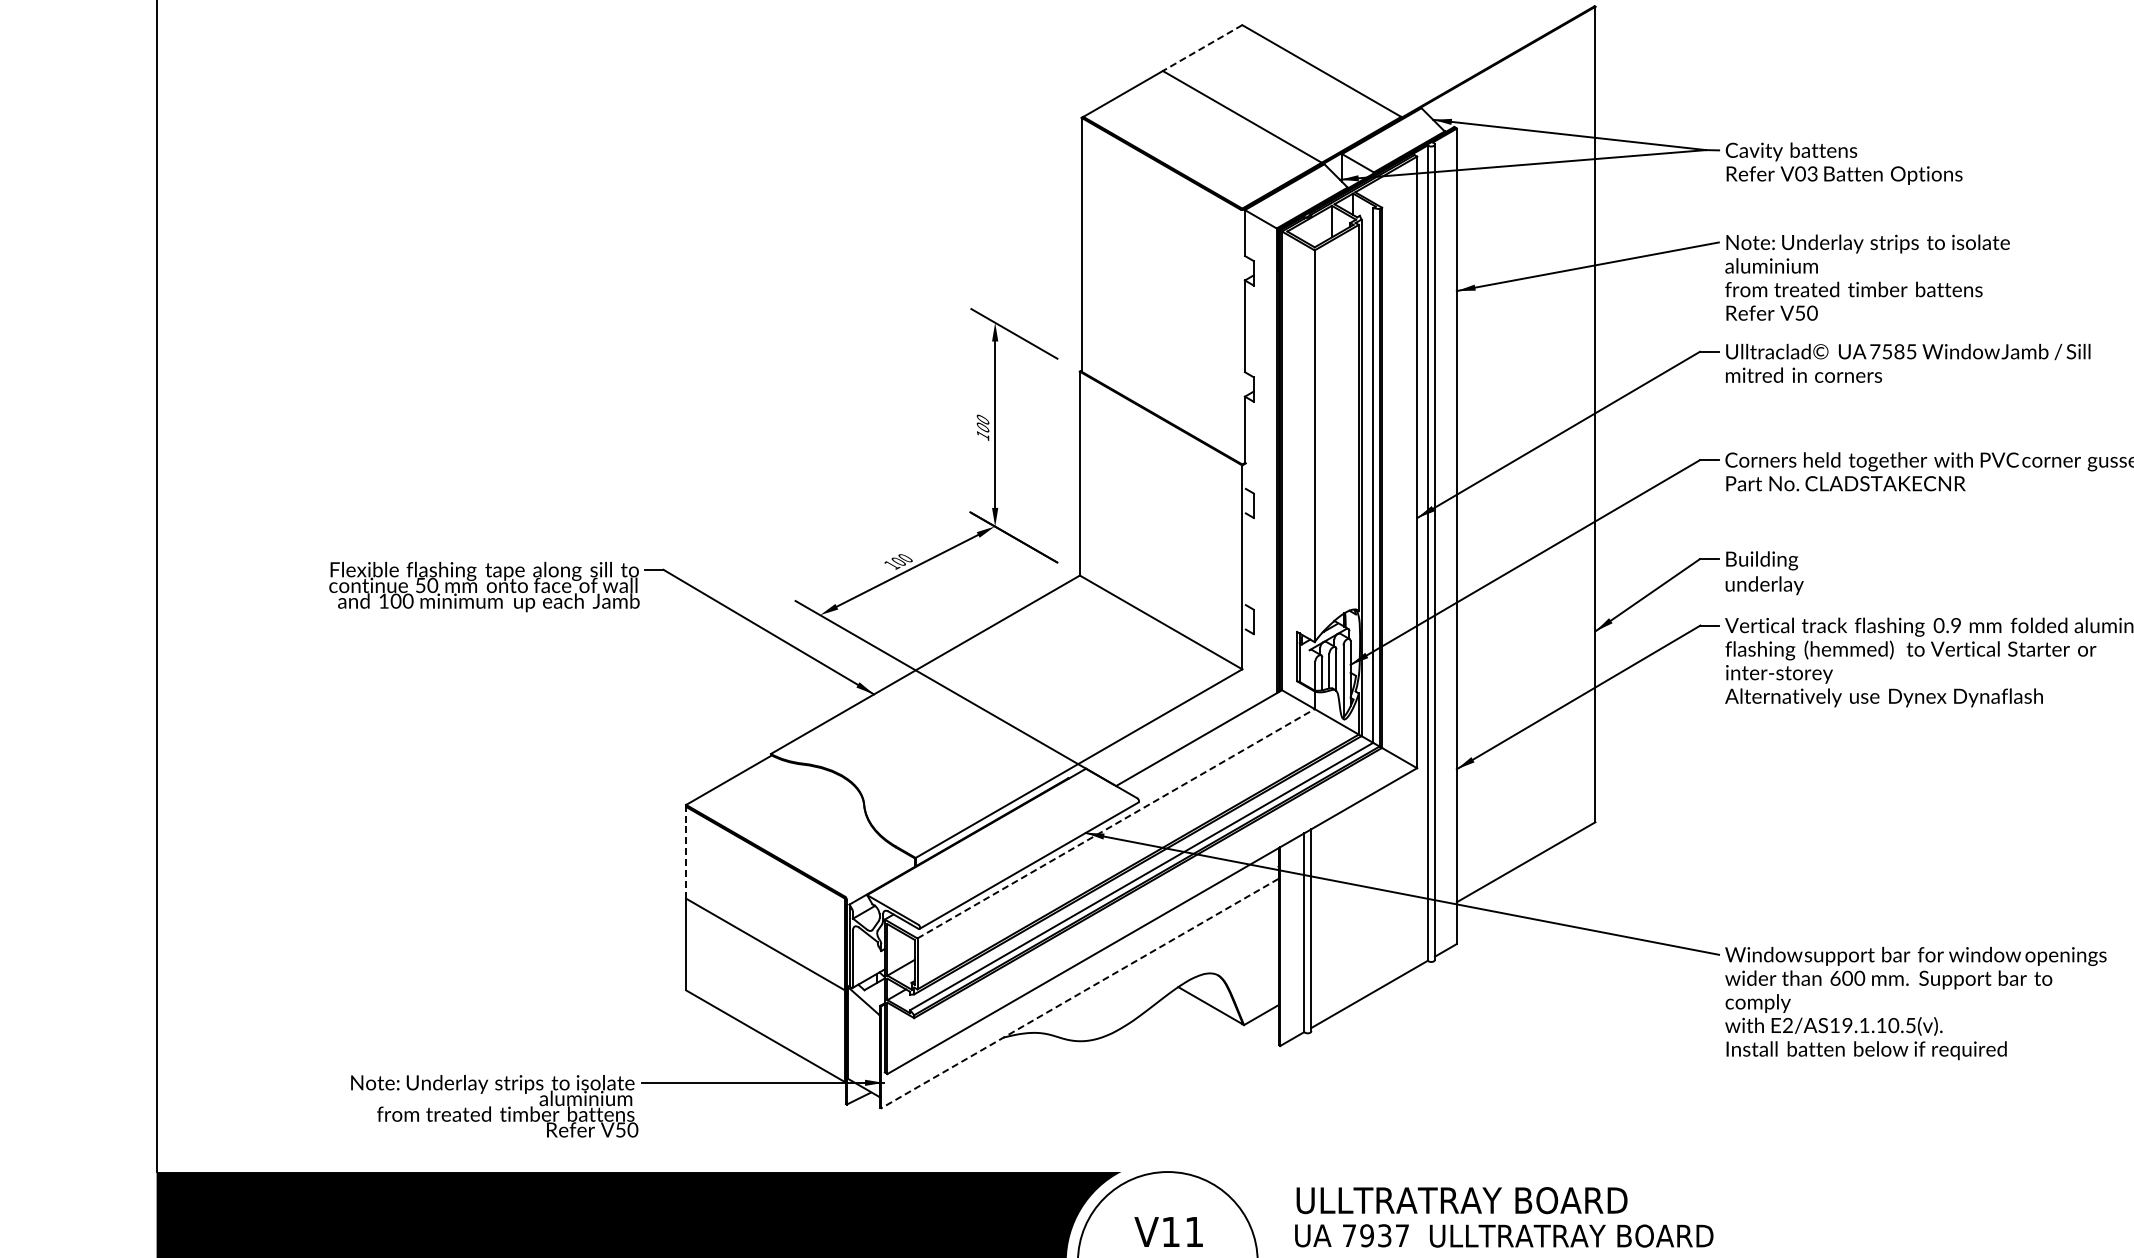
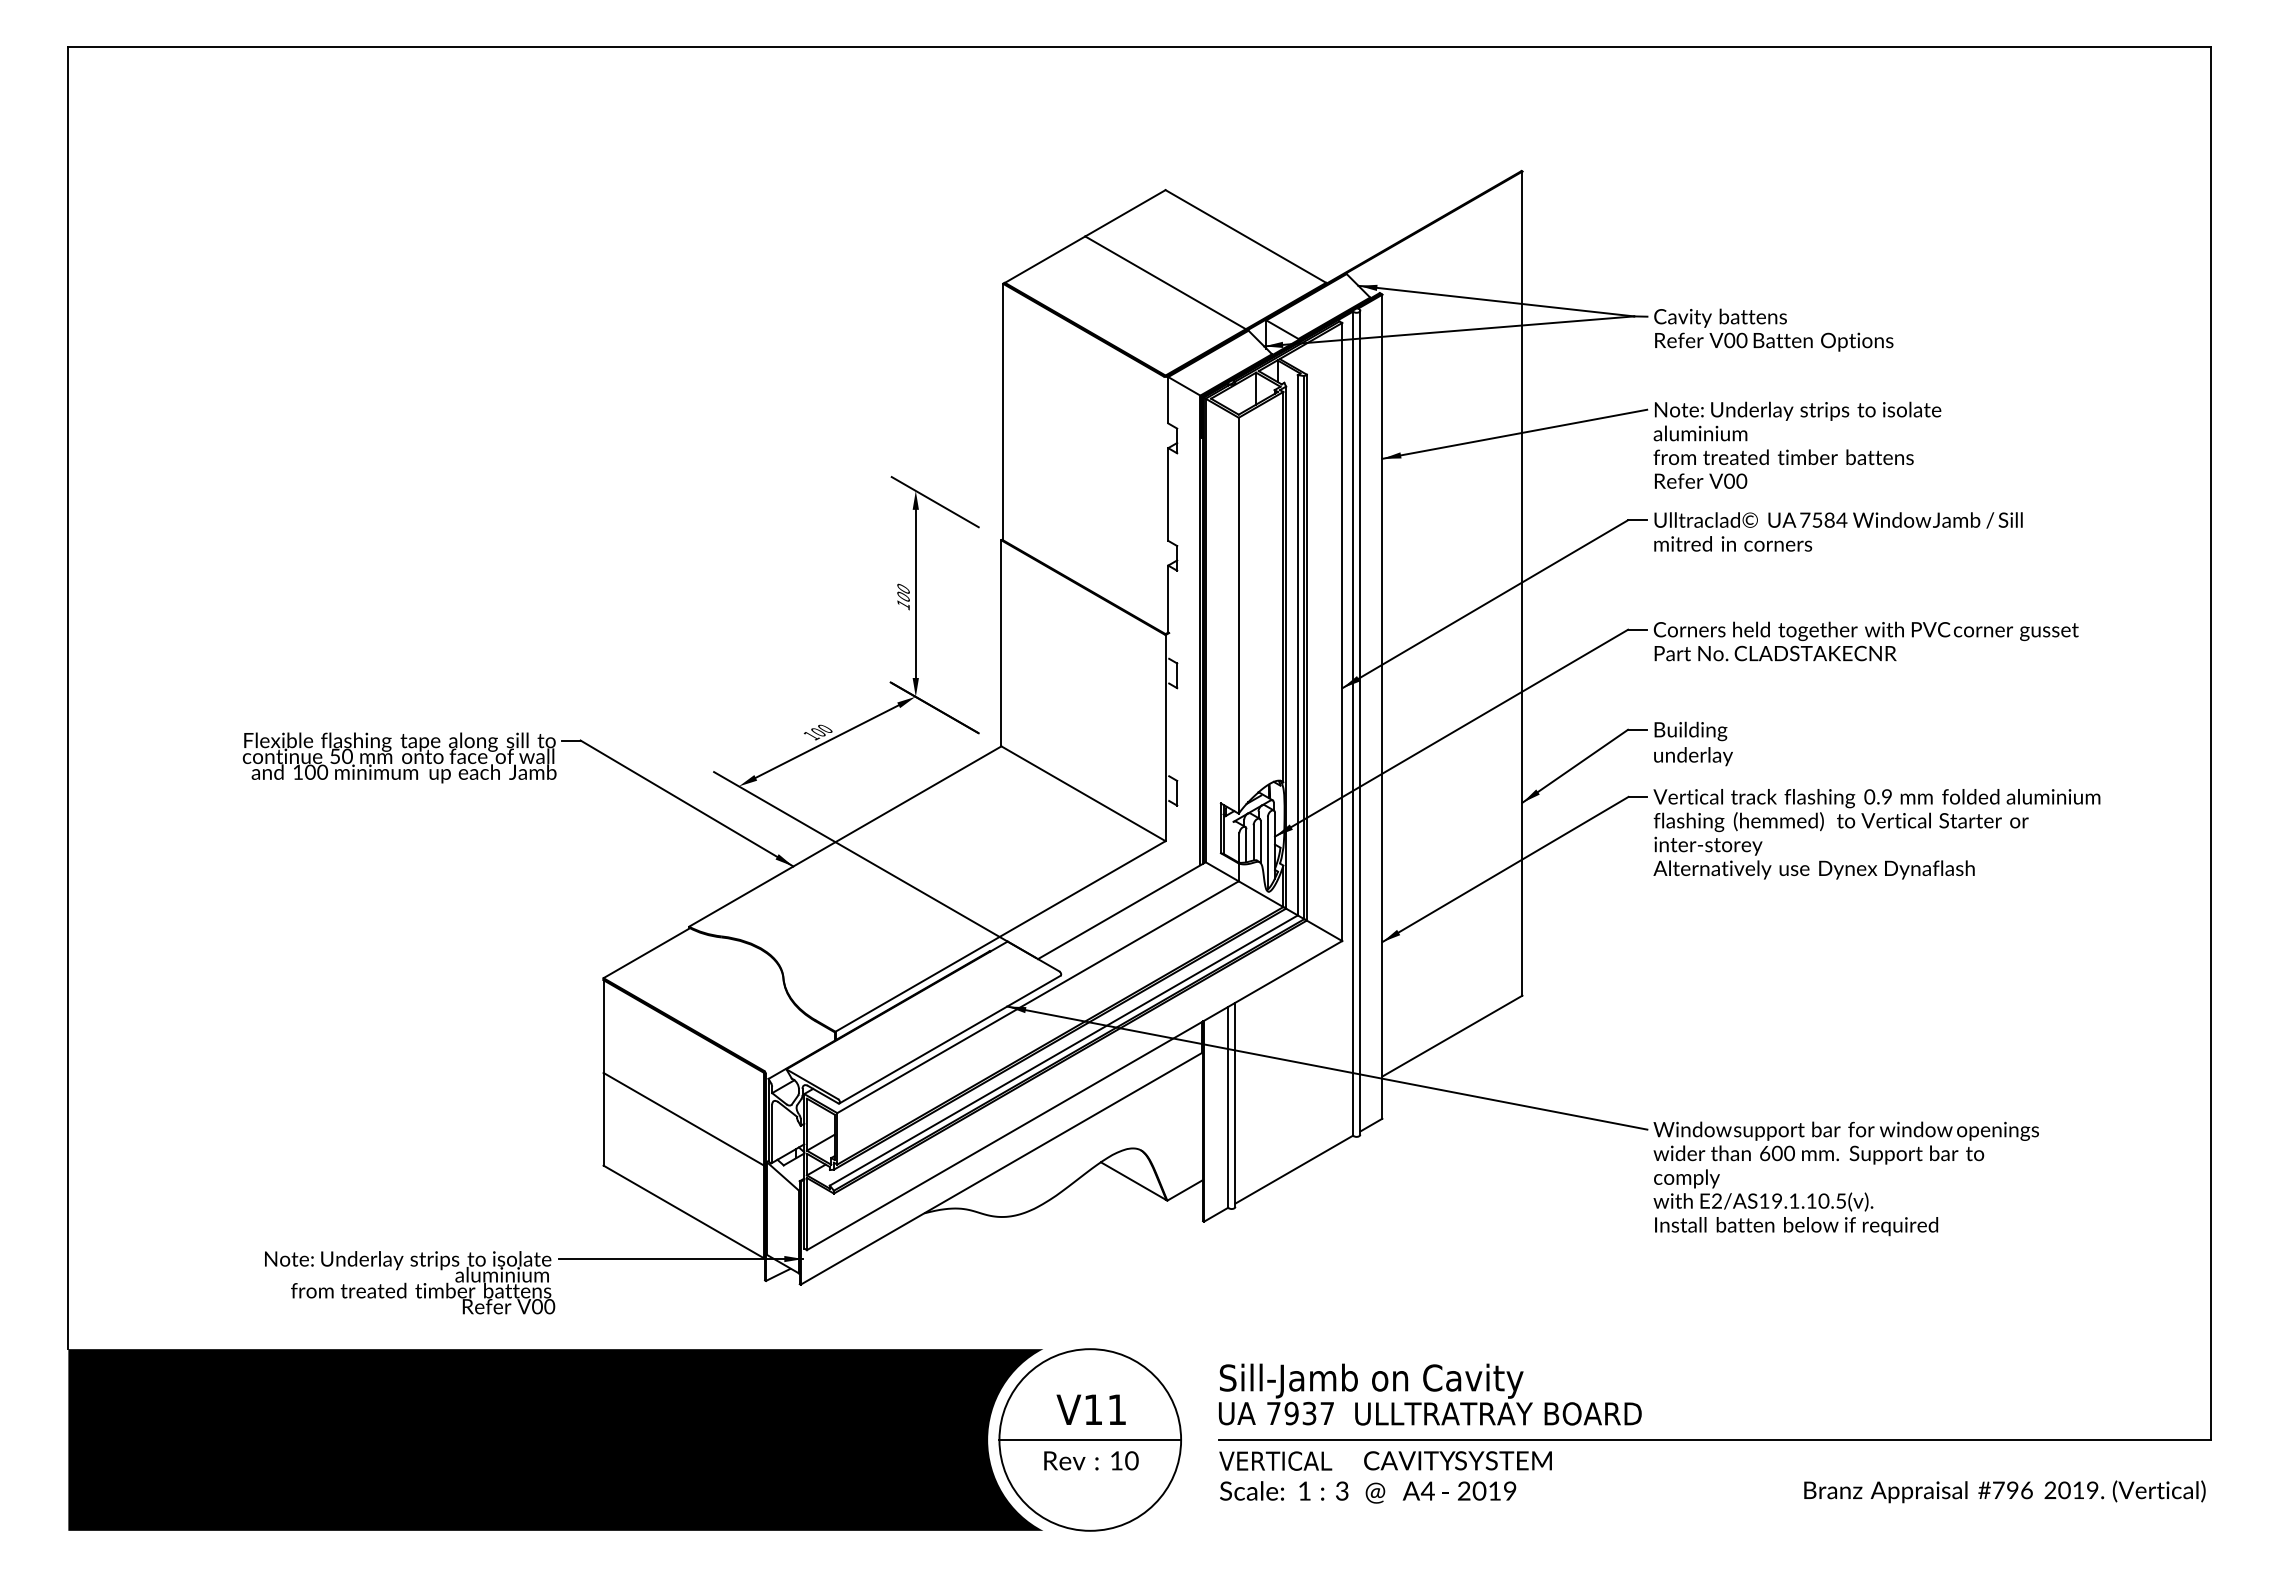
line: (1202, 48) -> (1125, 213), dashed -> solid
text: (1812, 173) -> (1741, 340), V03 -> V00
text: (1800, 312) -> (1729, 480), V50 -> V00
text: (1911, 351) -> (1841, 519), 7585 -> 7584
line: (1116, 824) -> (1038, 997), dashed -> solid
line: (686, 852) -> (603, 1026), dashed -> solid
line: (1079, 993) -> (1001, 1168), dashed -> solid
text: (620, 1129) -> (537, 1306), V50 -> V00
text: (1460, 1203) -> (1386, 1380), ULLTRATRAY BOARD -> Sill-Jamb on Cavity

